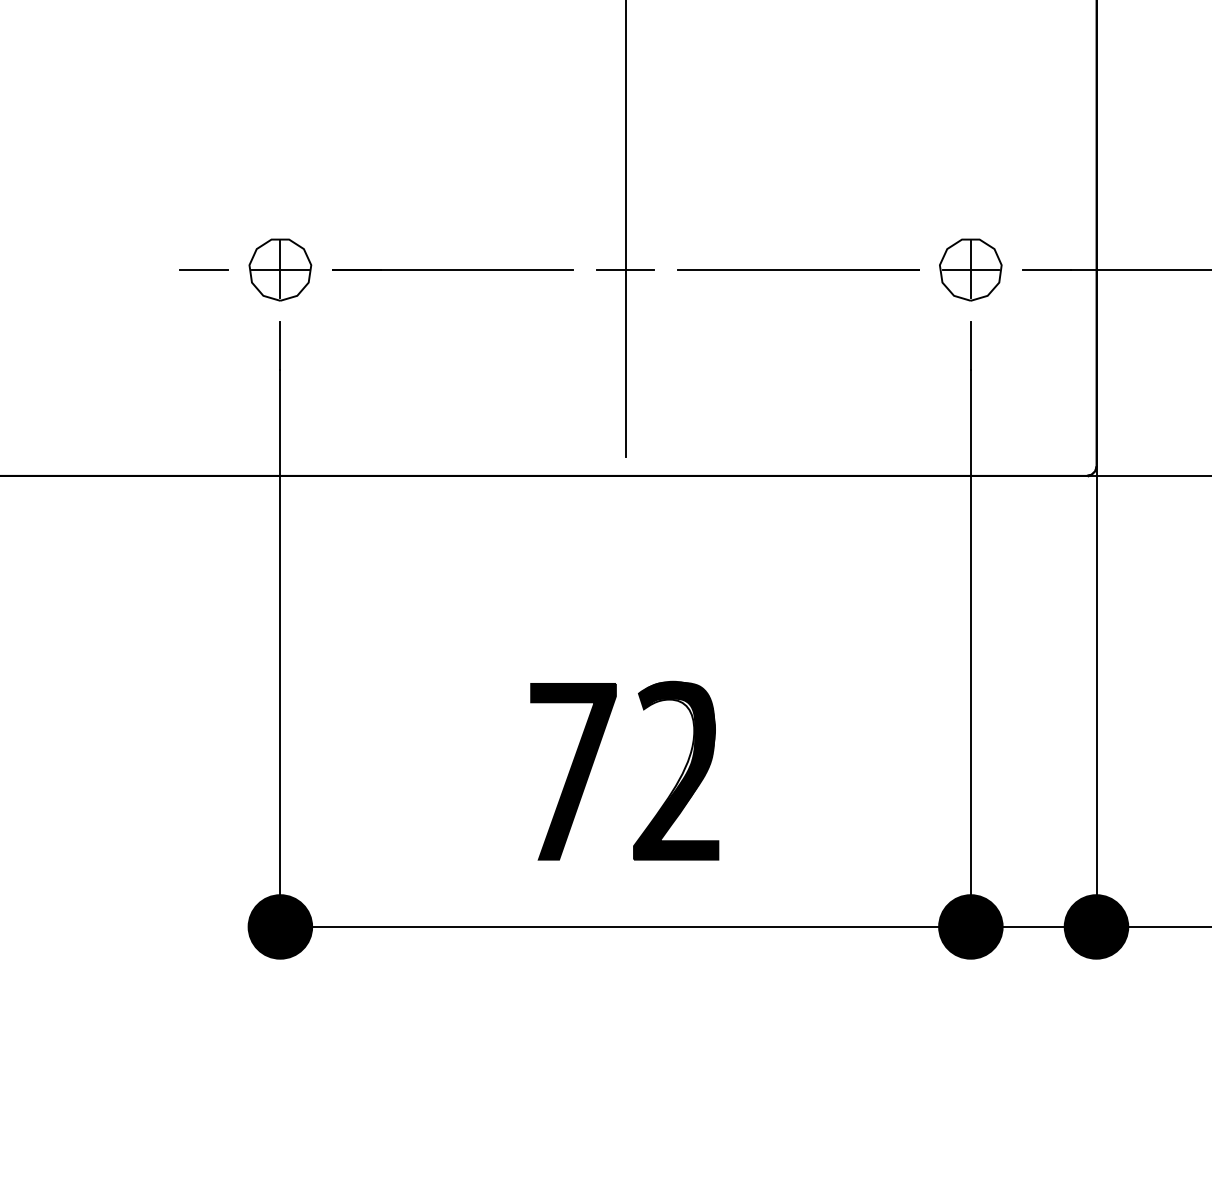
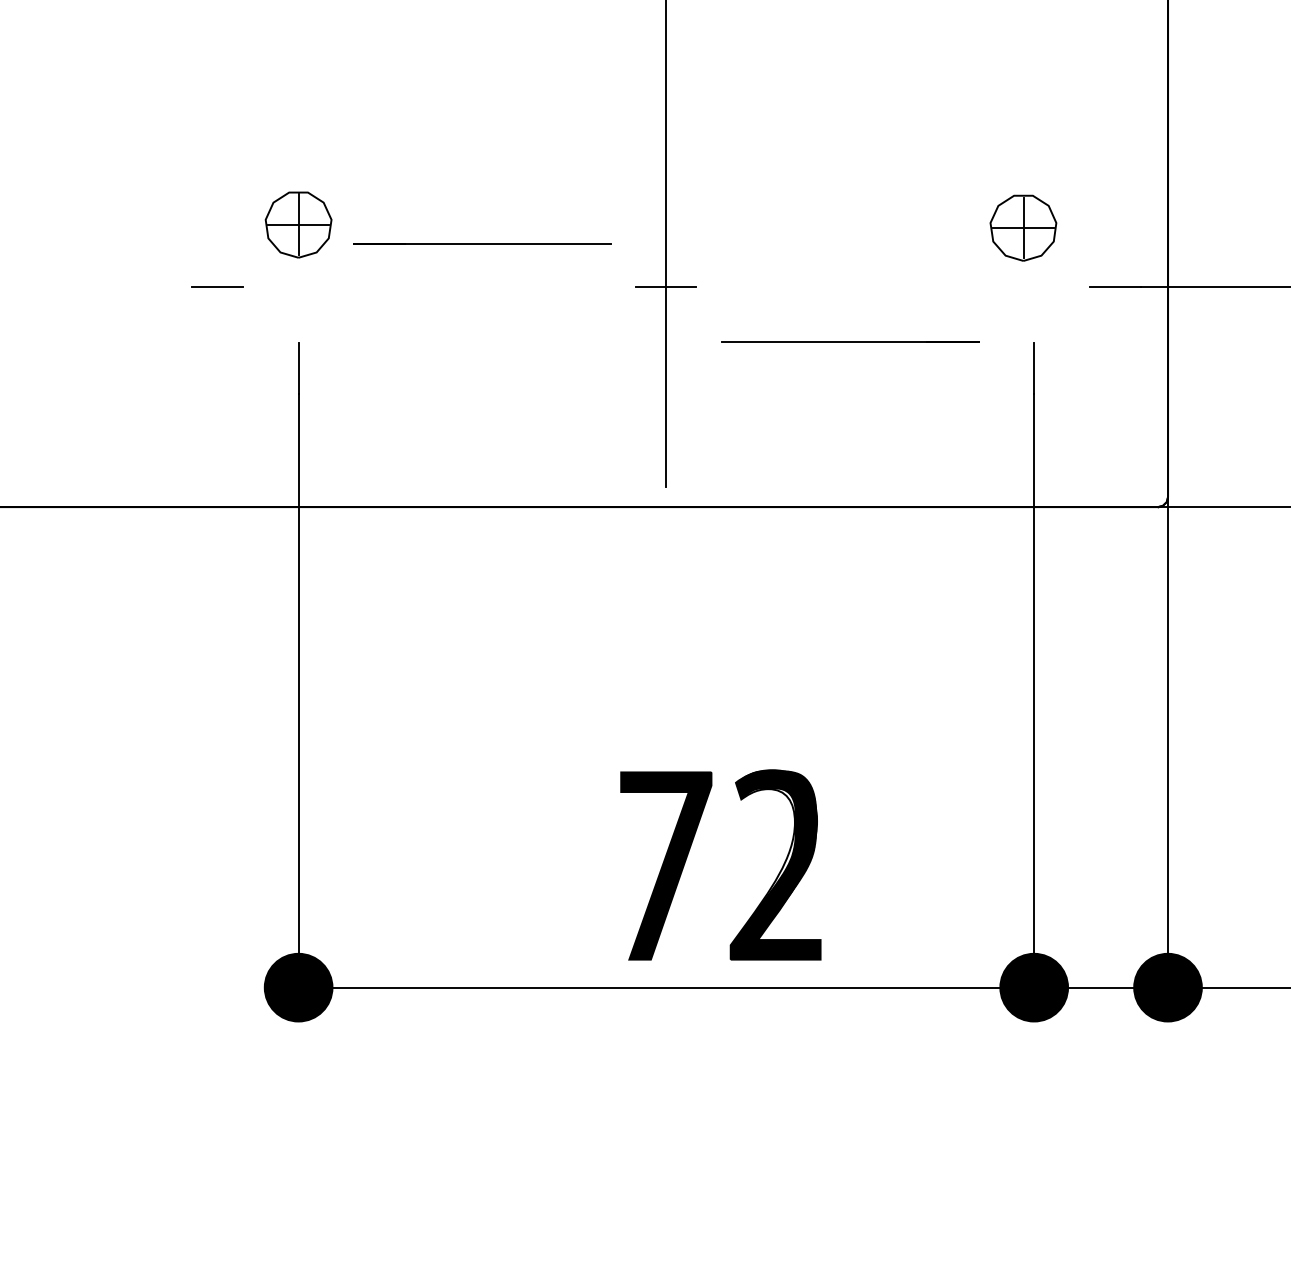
part: (280, 269) -> (298, 224), moved
line: (452, 269) -> (481, 243), moved
line: (798, 269) -> (850, 341), moved
part: (970, 269) -> (1023, 227), moved
part: (594, 761) -> (688, 855), moved

